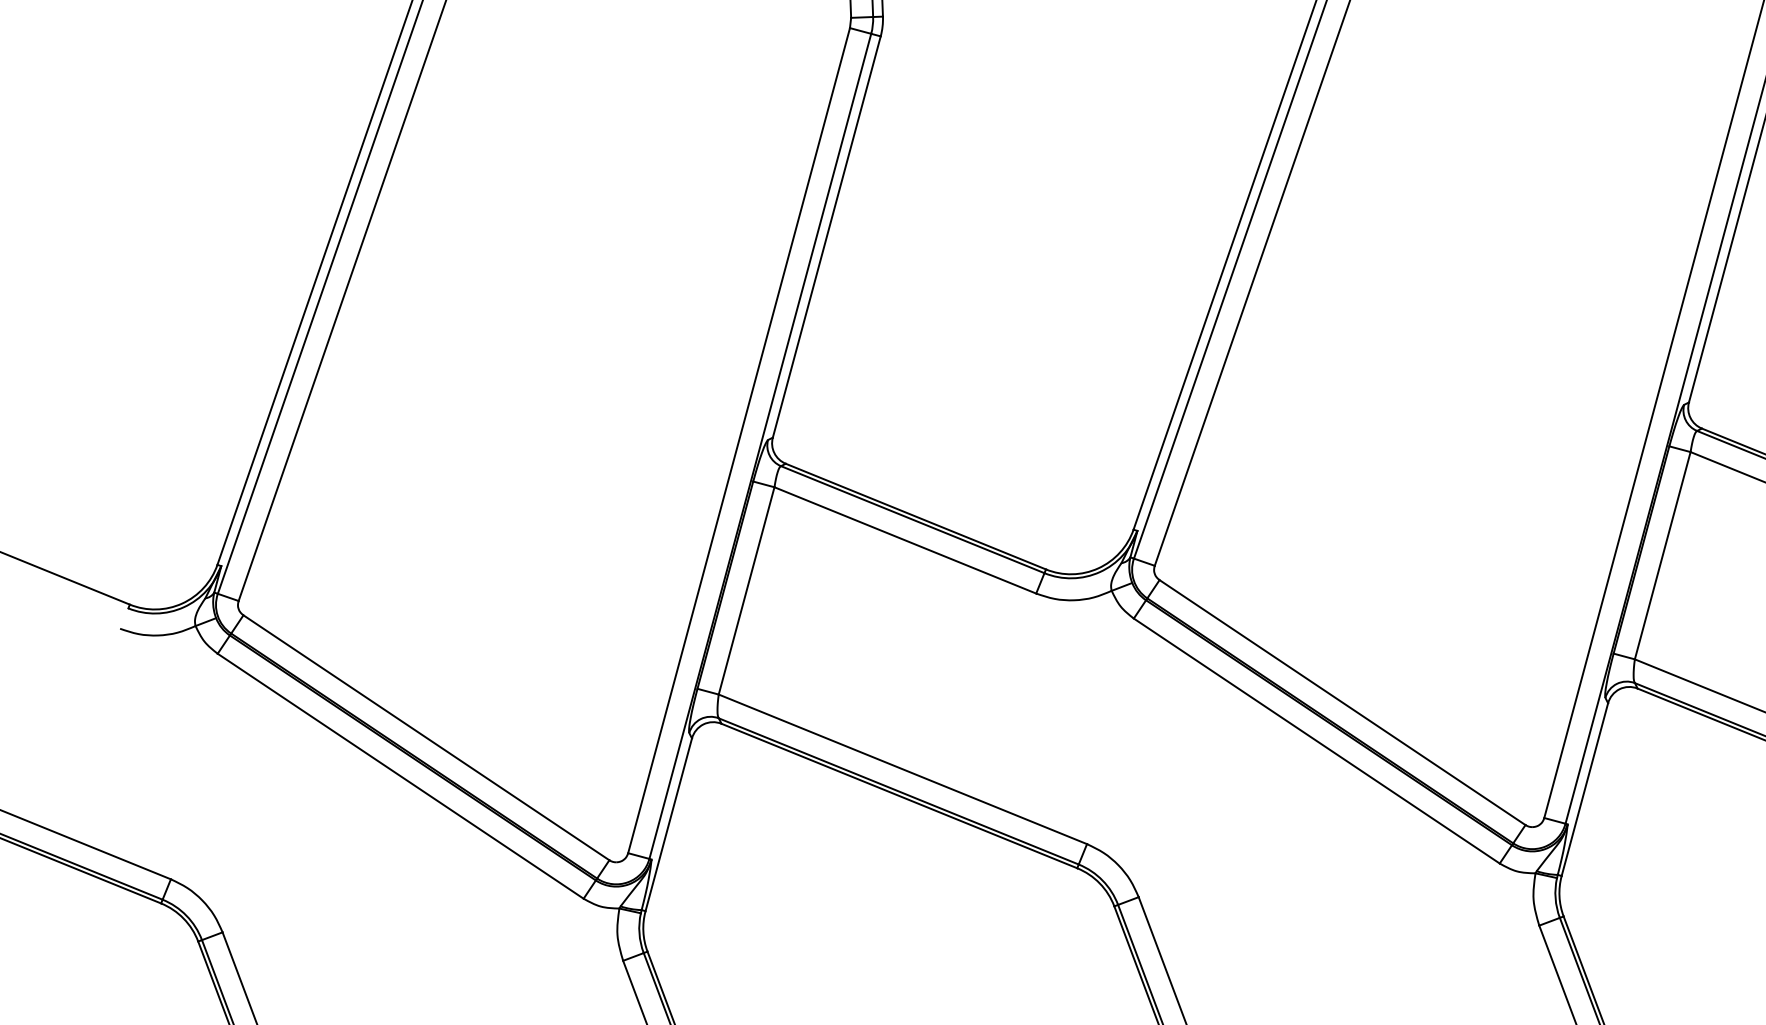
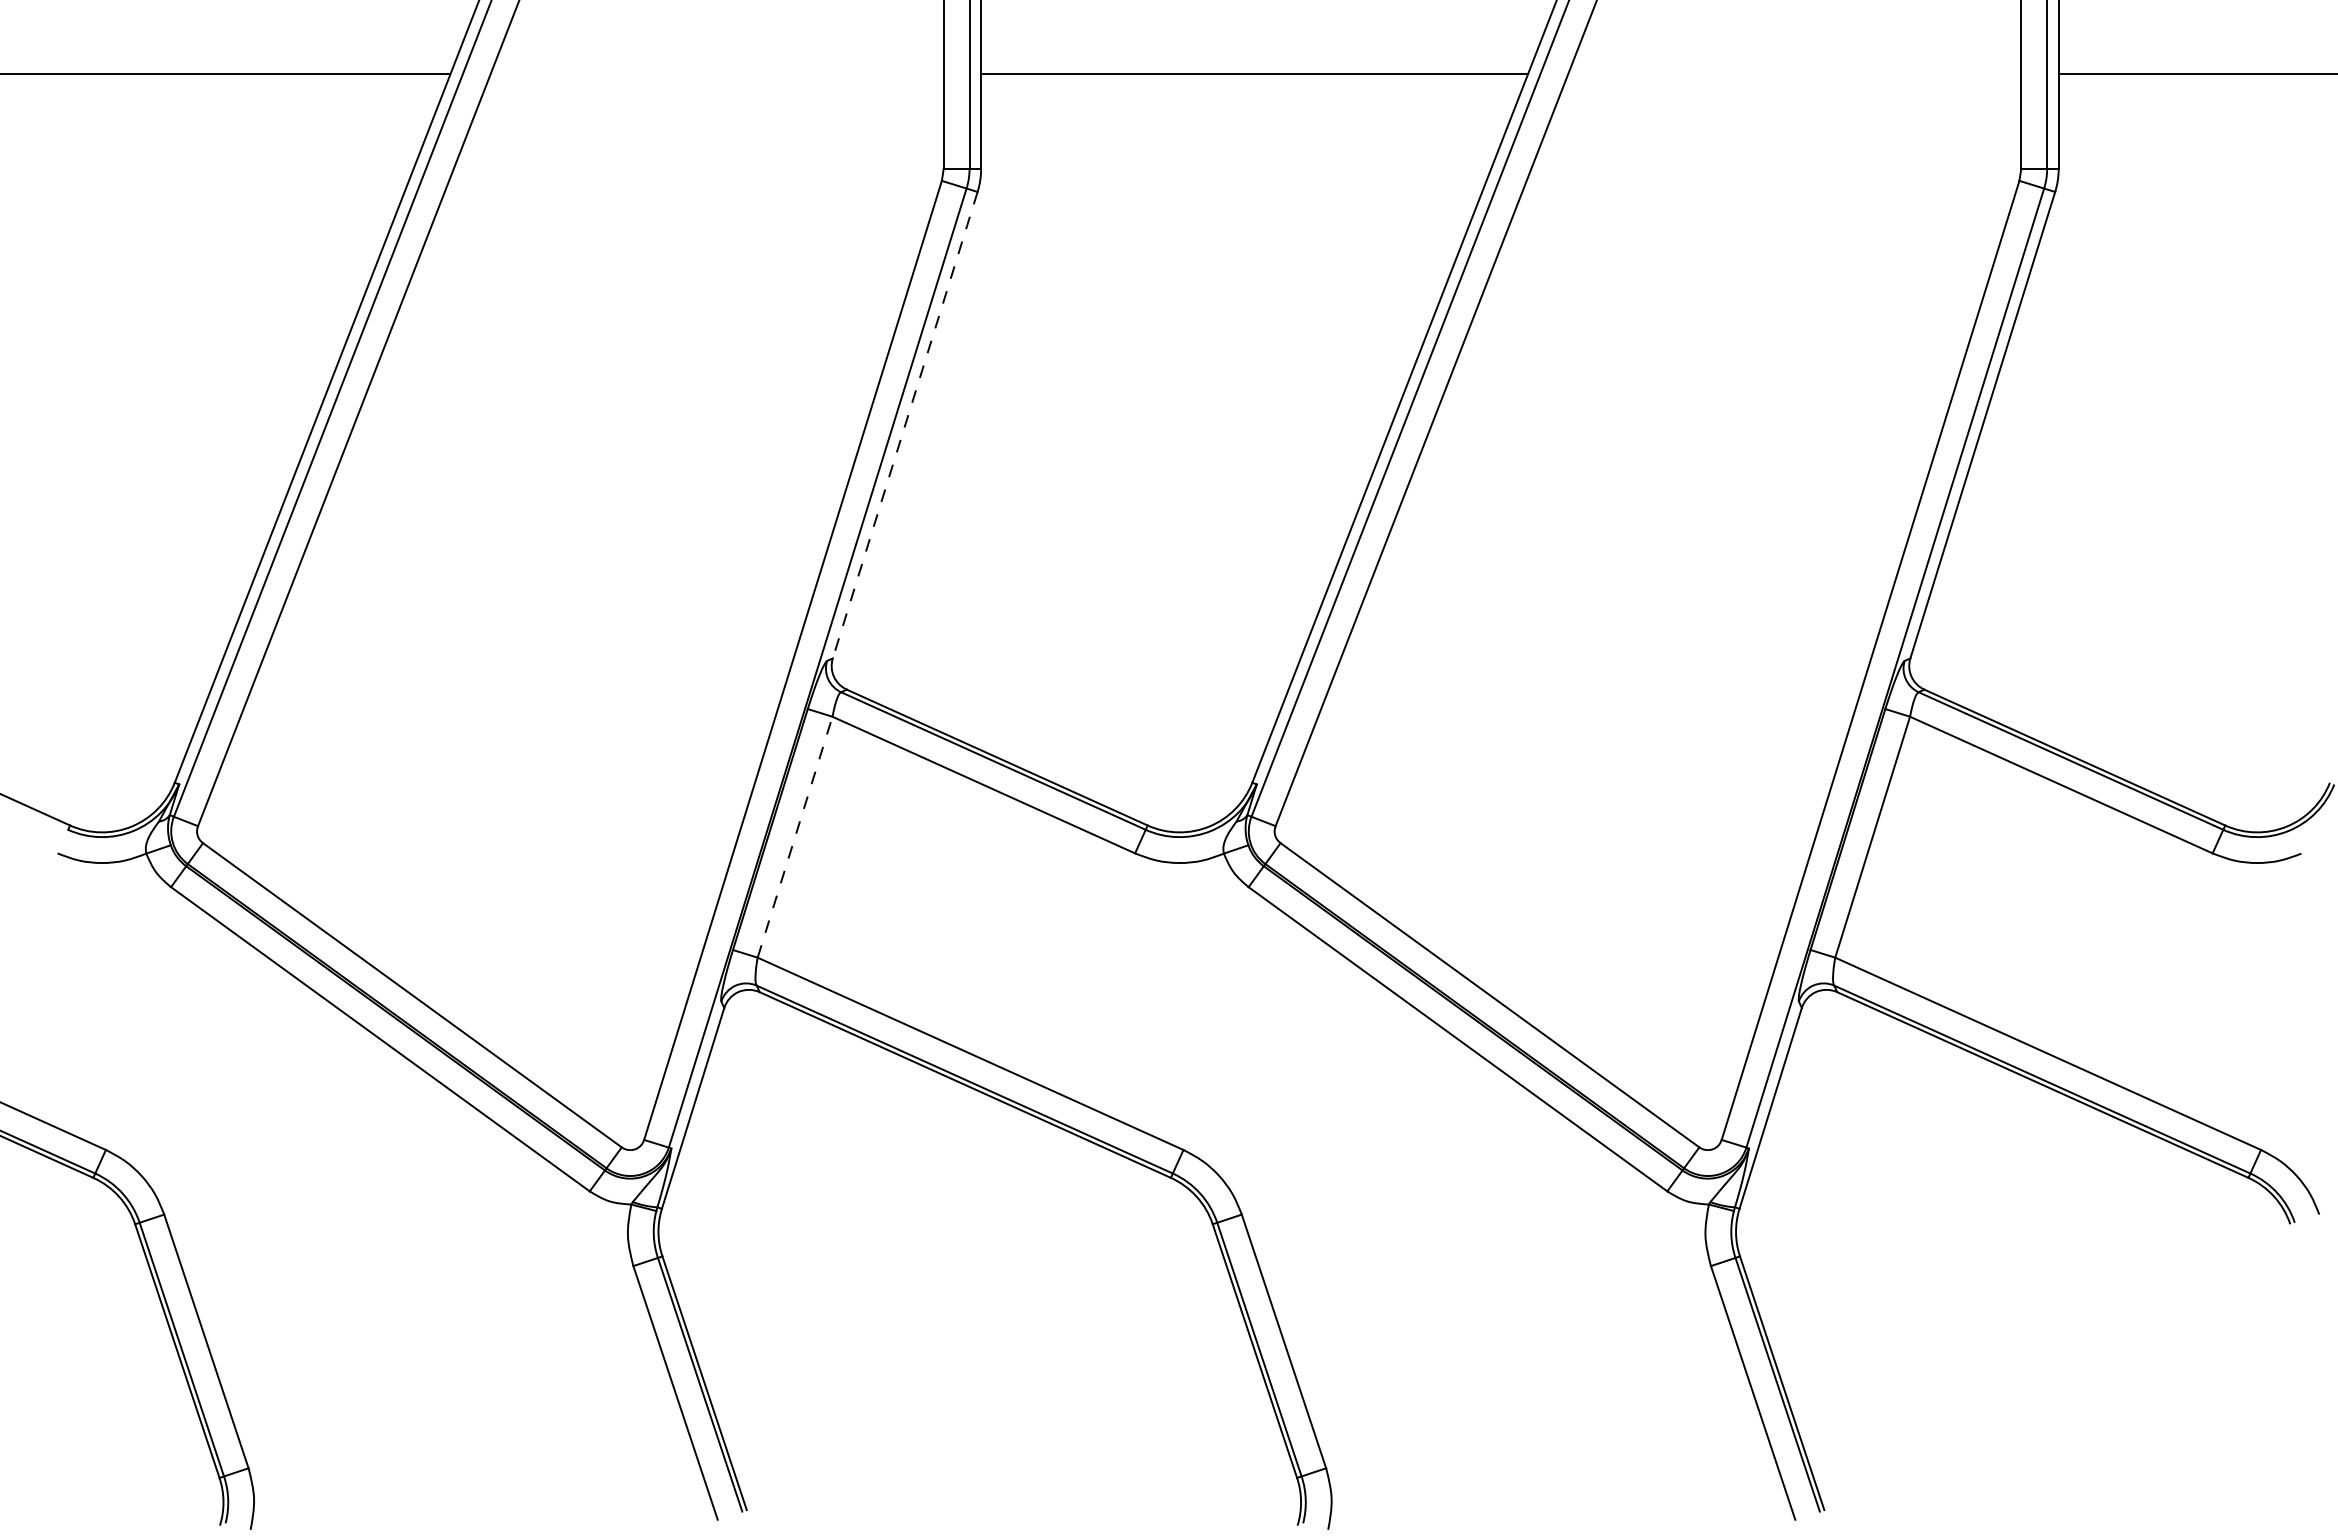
line: (827, 237) -> (905, 425), solid -> dashed
line: (746, 590) -> (795, 836), solid -> dashed

